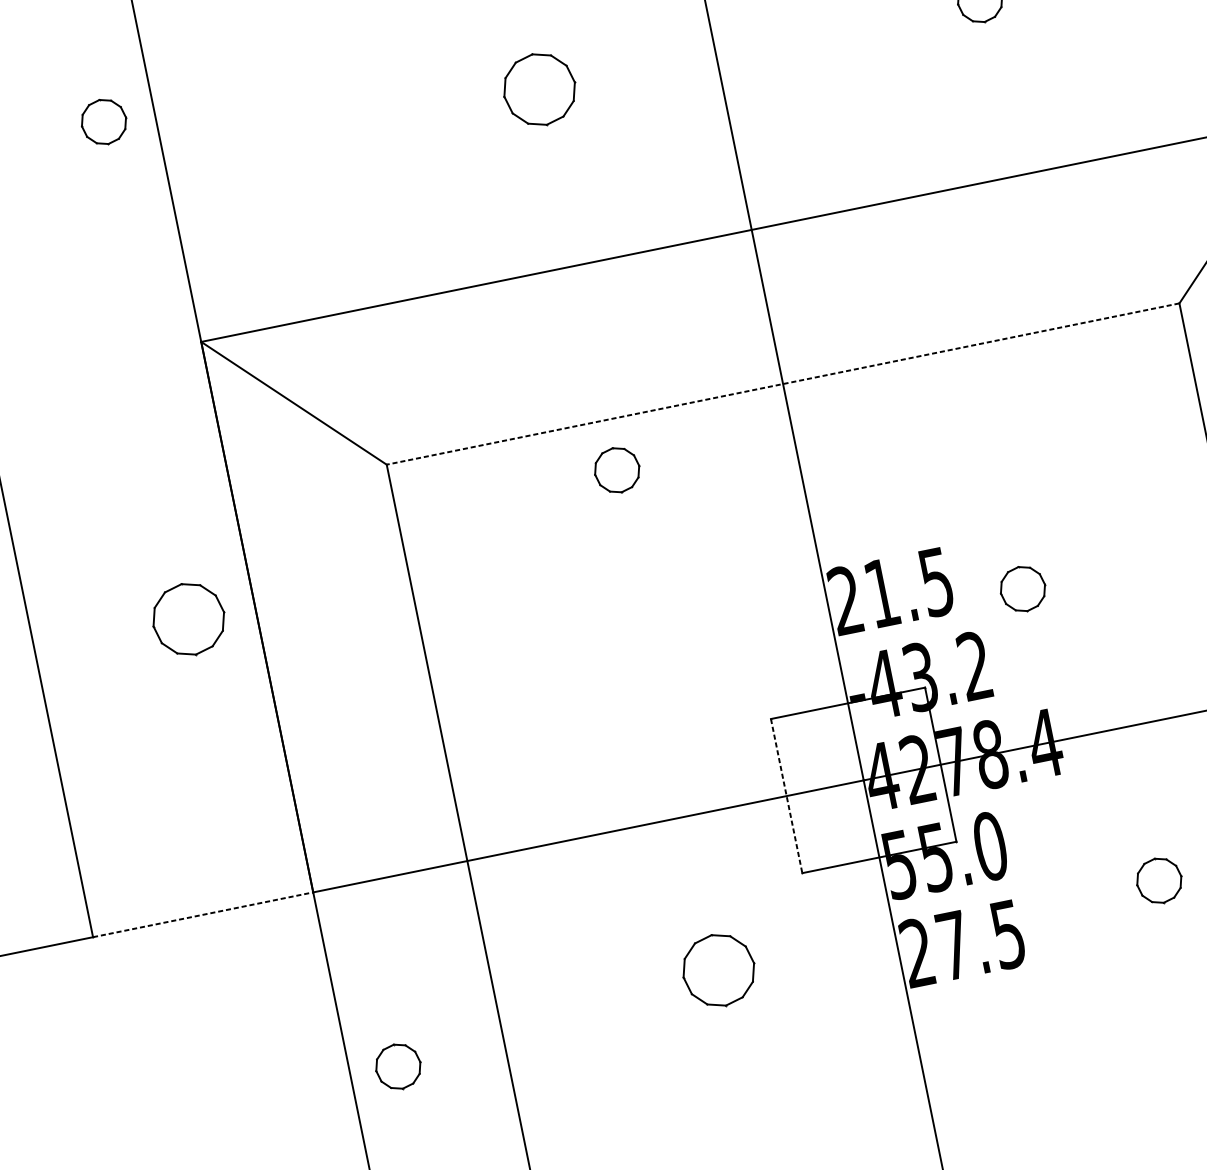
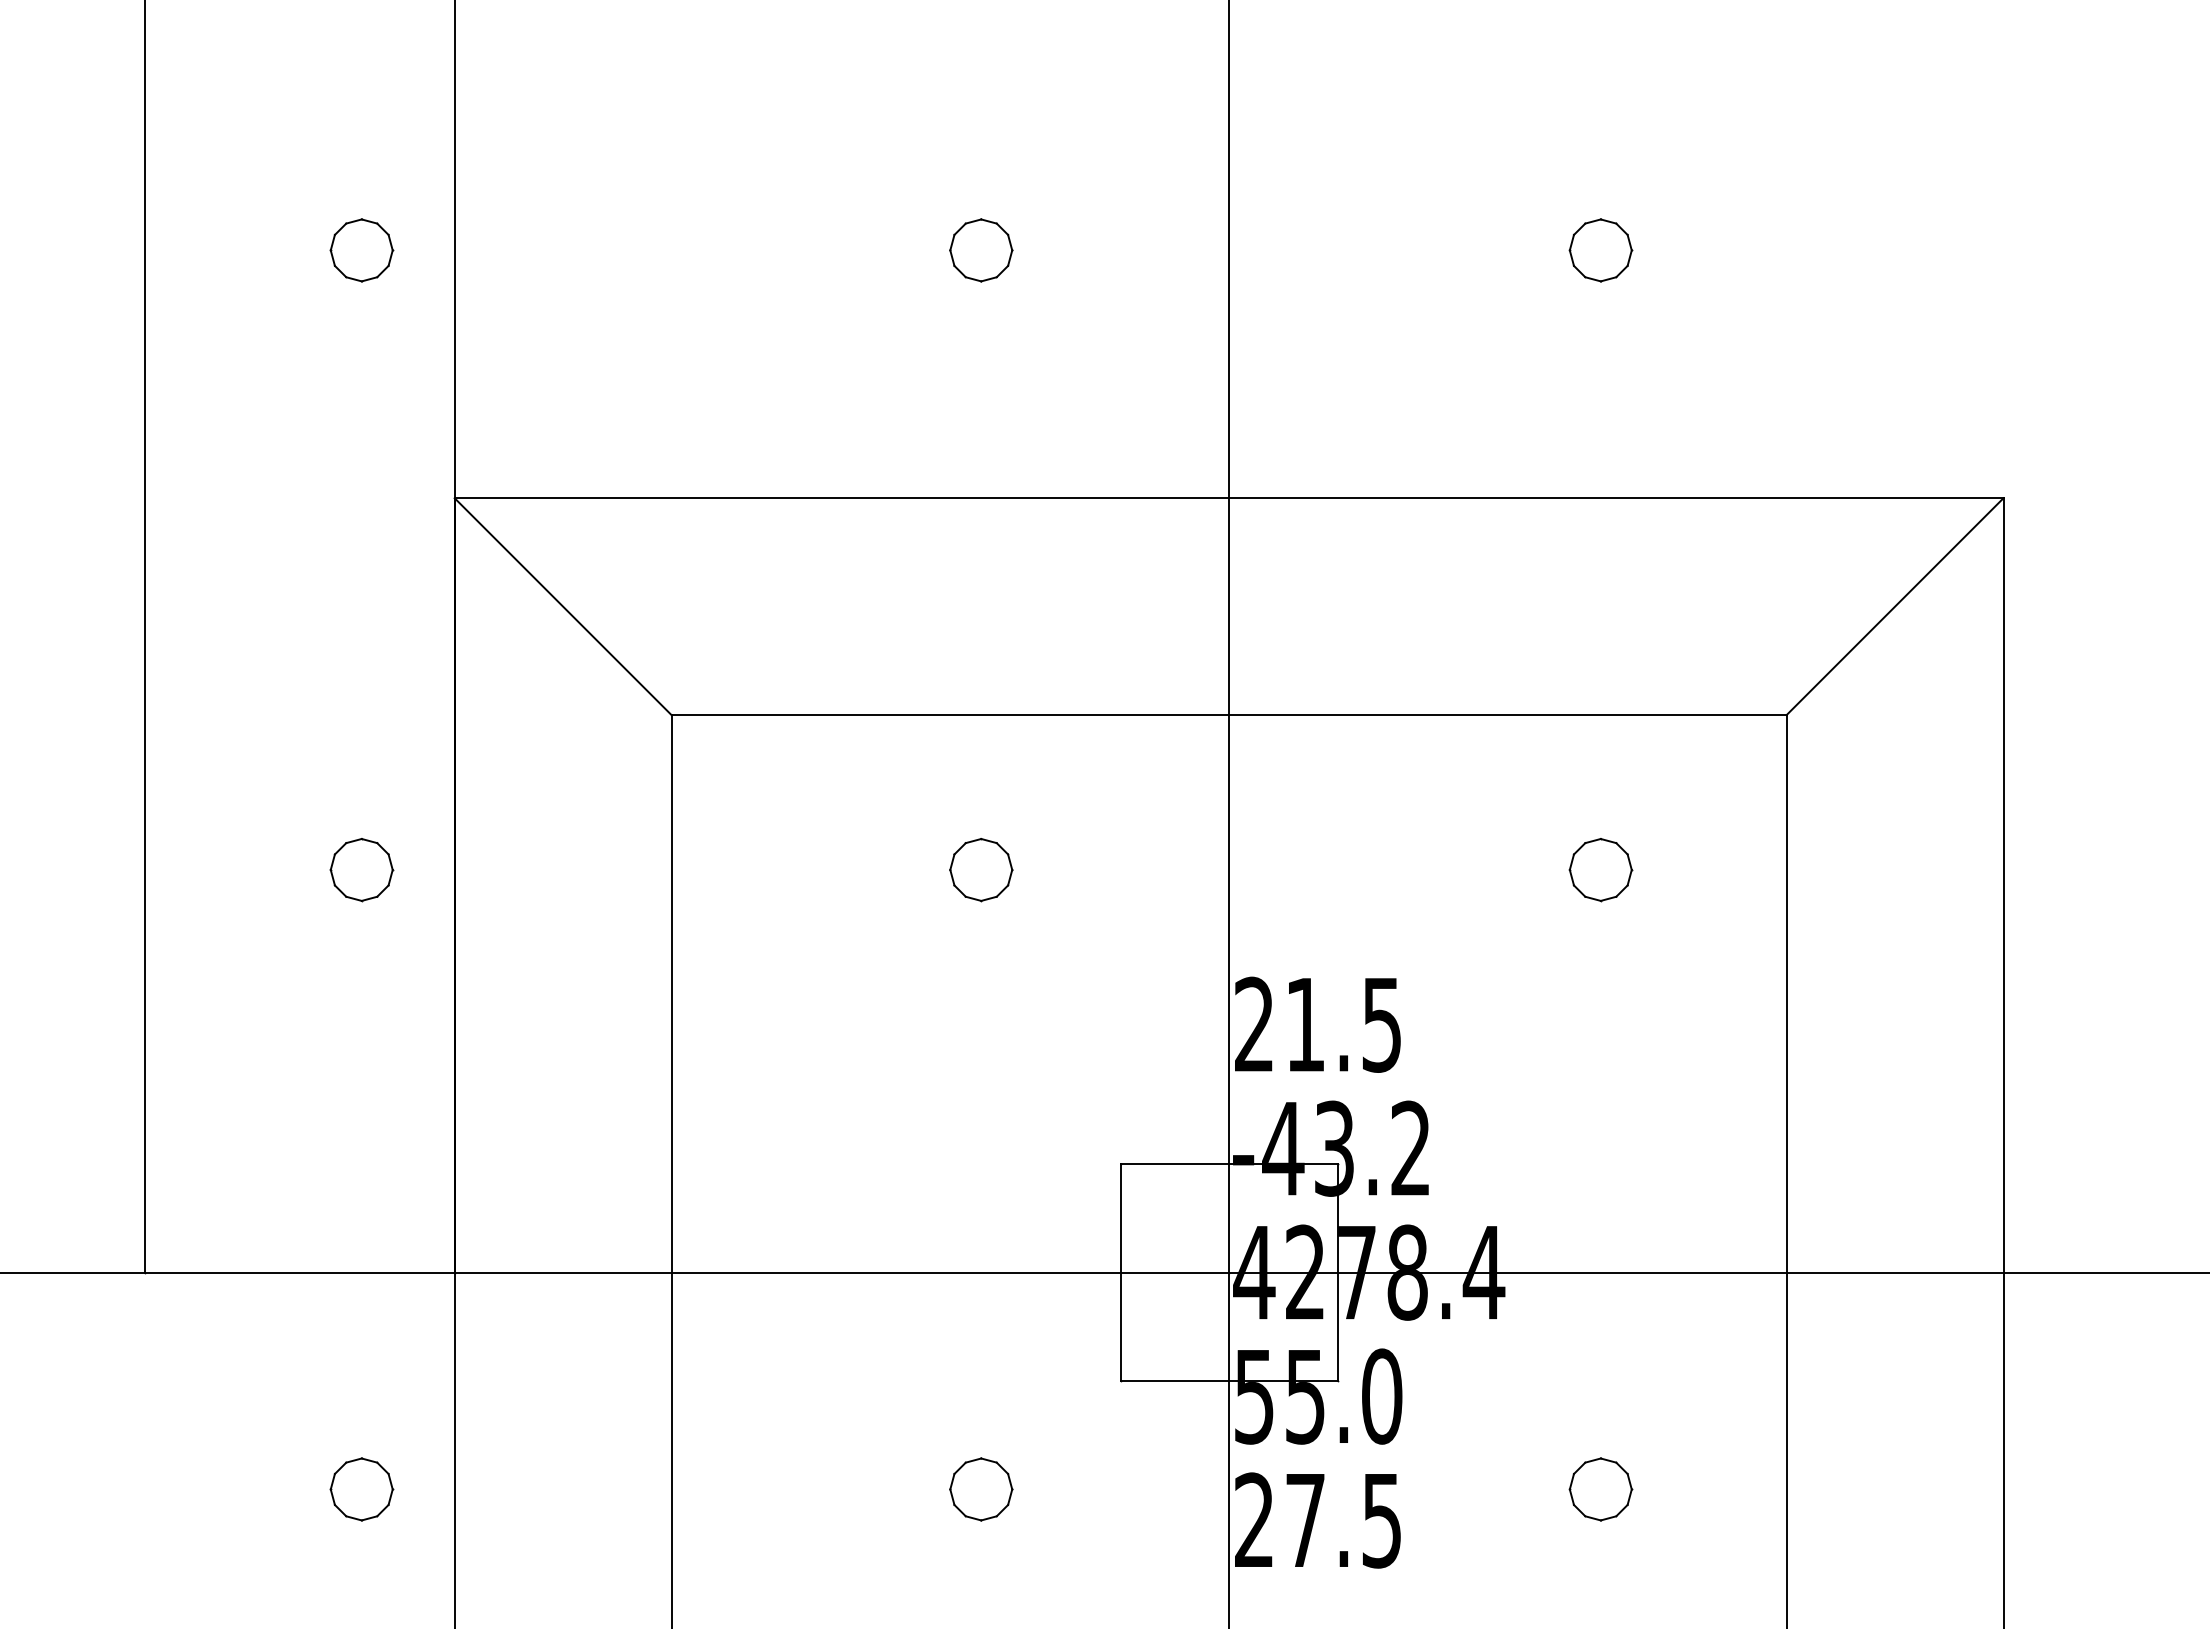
part: (539, 89) -> (981, 250), size x0.62
part: (103, 122) -> (361, 250), moved
line: (783, 384) -> (1229, 715), dashed -> solid
part: (617, 470) -> (981, 870), moved
part: (1022, 589) -> (1600, 870), moved
part: (188, 620) -> (361, 870), size x0.62
line: (786, 796) -> (1120, 1273), dashed -> solid
line: (202, 914) -> (299, 1272), dashed -> solid
part: (719, 970) -> (981, 1489), size x0.62
part: (398, 1066) -> (361, 1489), moved

